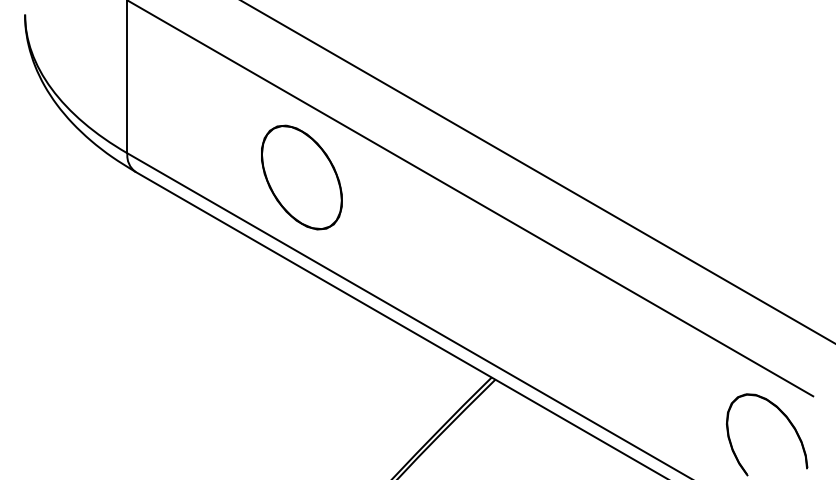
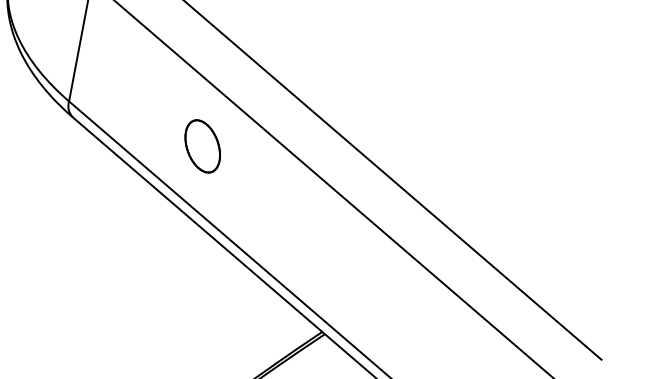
part: (301, 177) -> (202, 146), size x0.6

